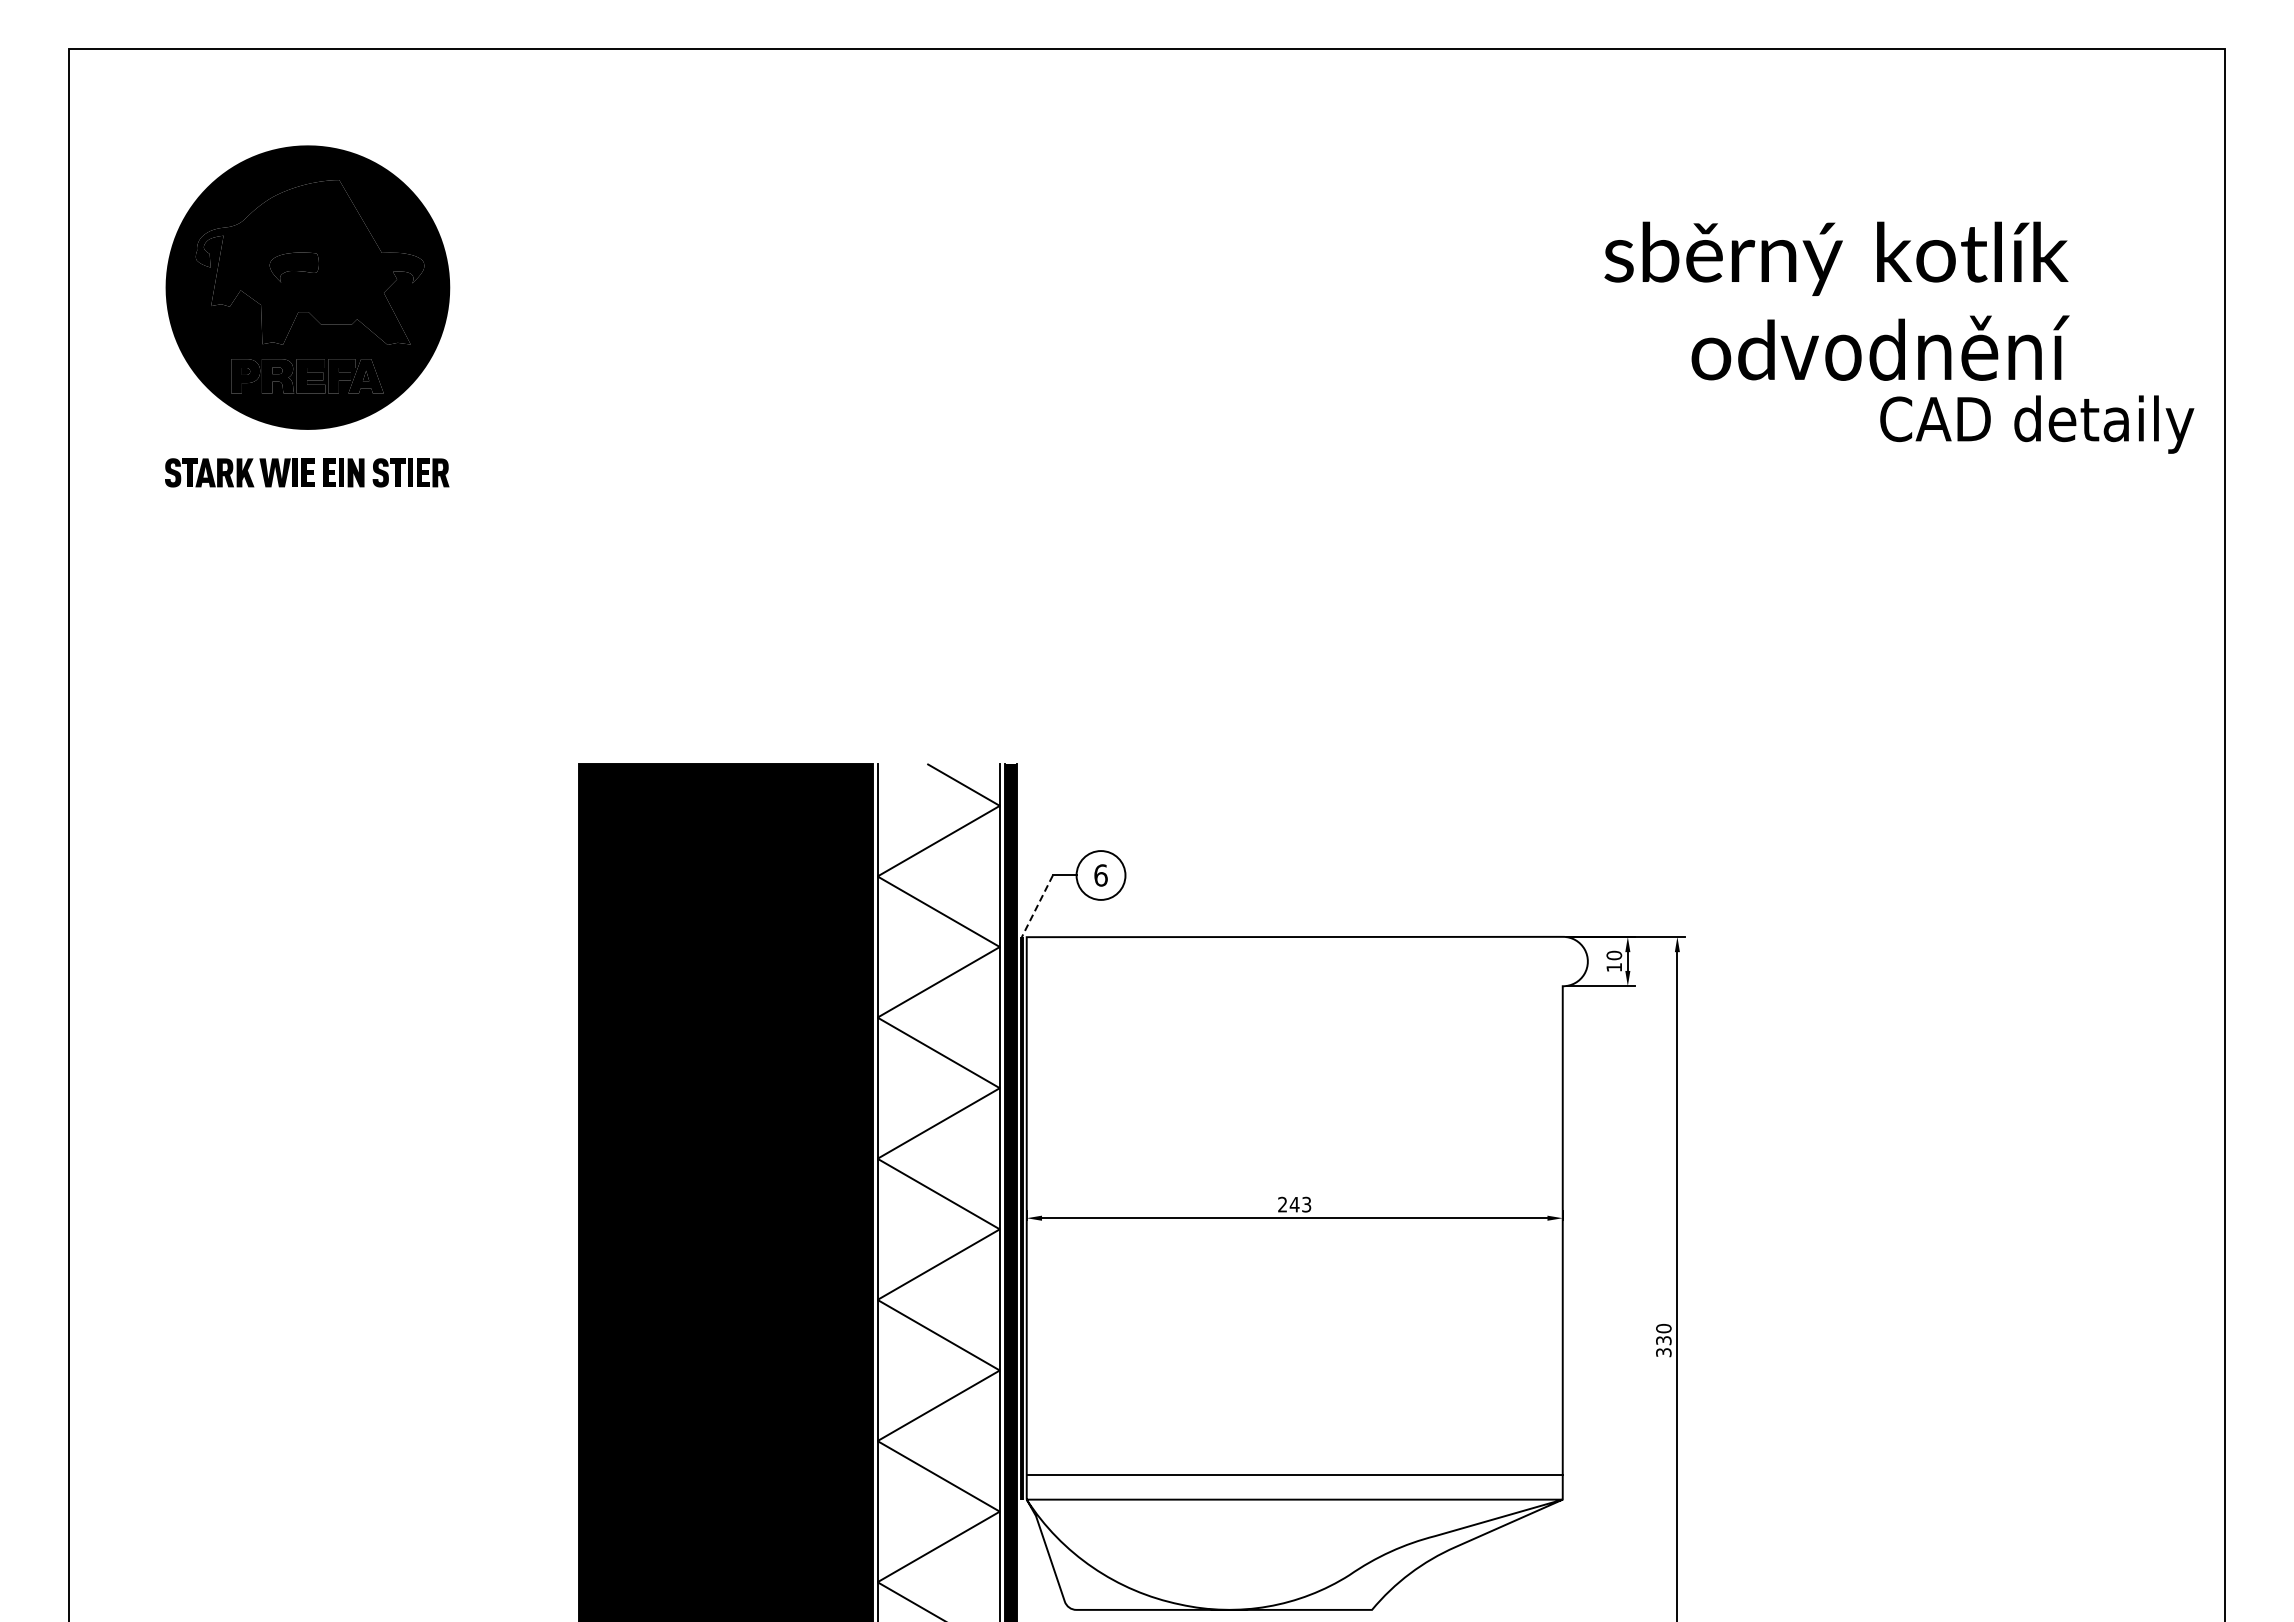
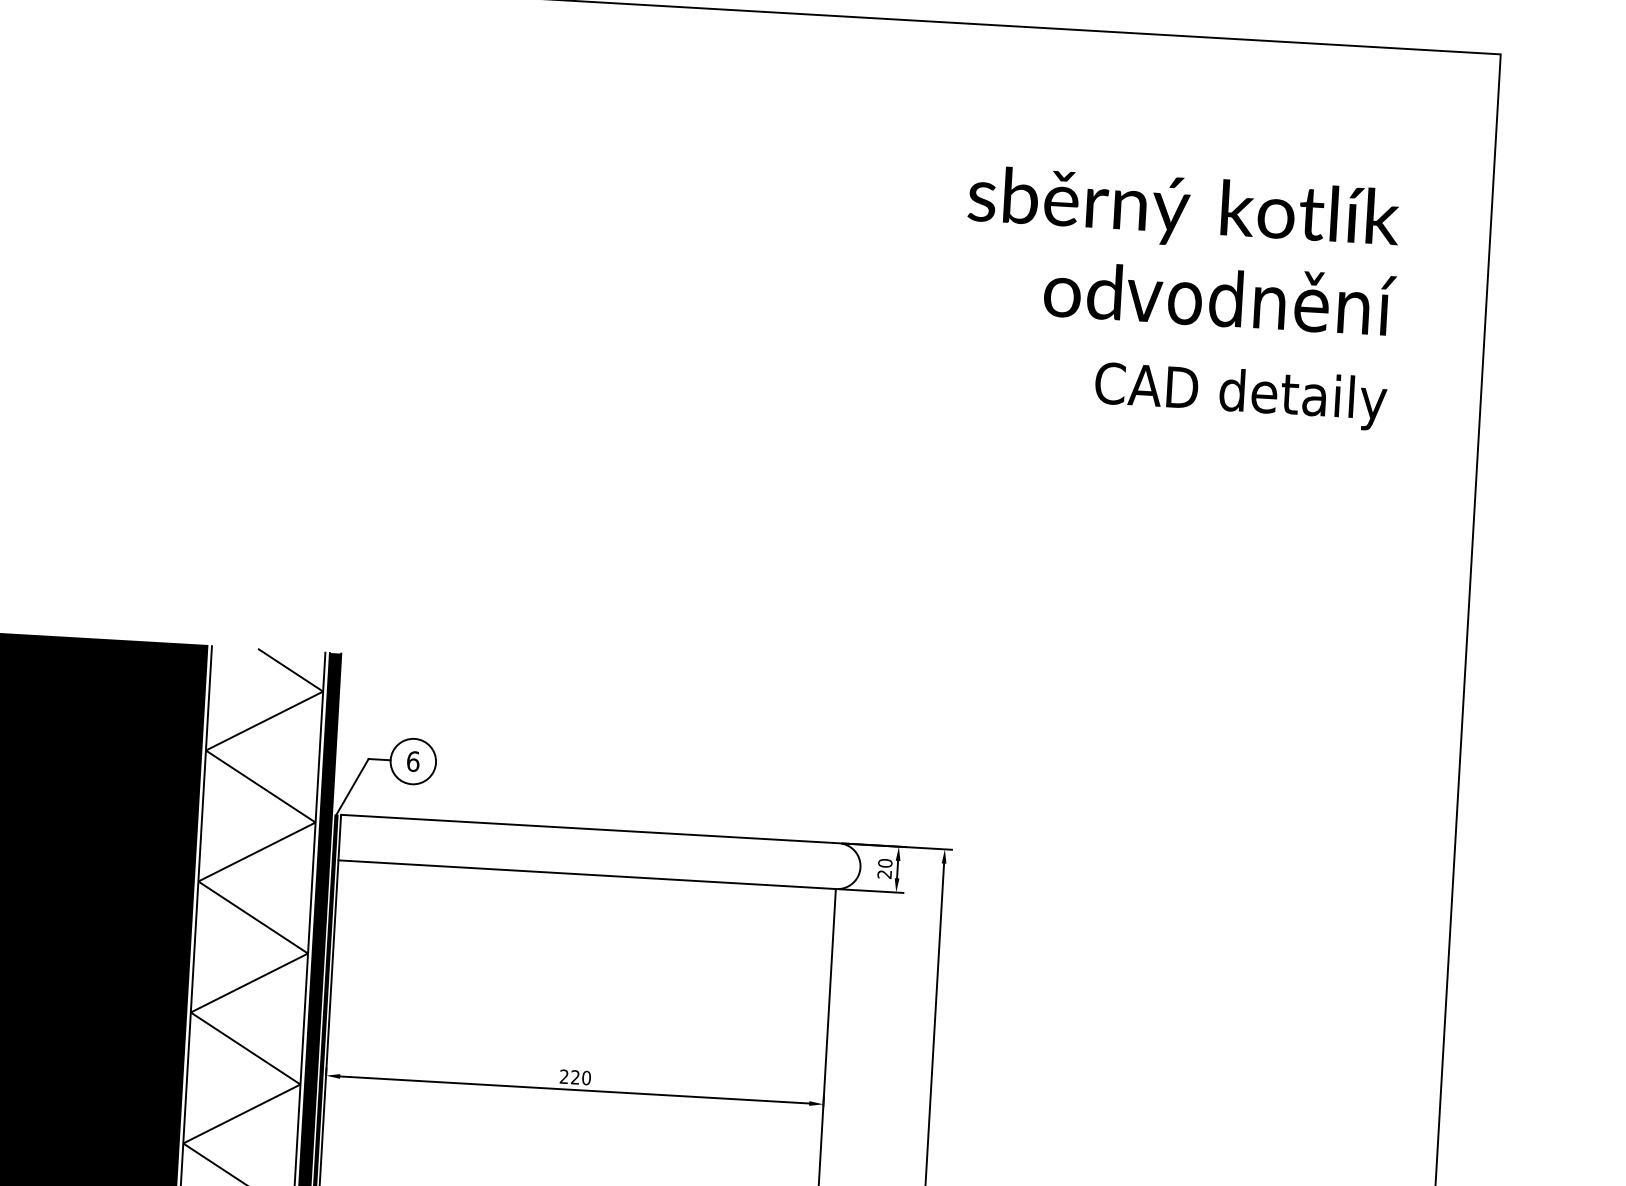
text: (1836, 300) -> (1181, 250), moved
text: (2037, 424) -> (1241, 395), moved
line: (1037, 906) -> (352, 786), dashed -> solid
text: (1613, 967) -> (883, 874), 10 -> 20
line: (1294, 986) -> (586, 874), added
text: (1300, 1204) -> (580, 1077), 243 -> 220

